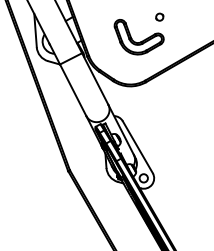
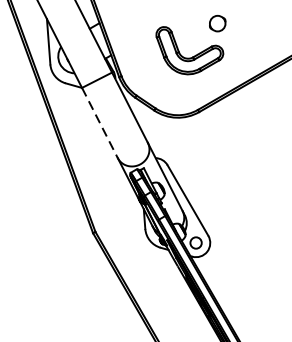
part: (159, 16) -> (217, 22), size x1.6
line: (73, 90) -> (100, 123), solid -> dashed

